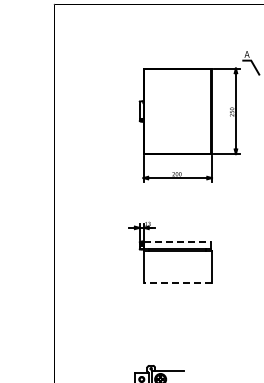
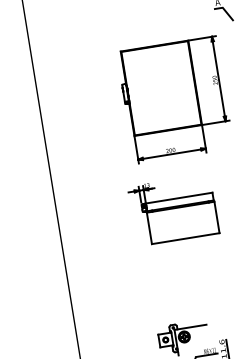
part: (189, 124) -> (175, 99), moved
line: (177, 241) -> (178, 198), dashed -> solid
line: (177, 282) -> (185, 238), dashed -> solid

